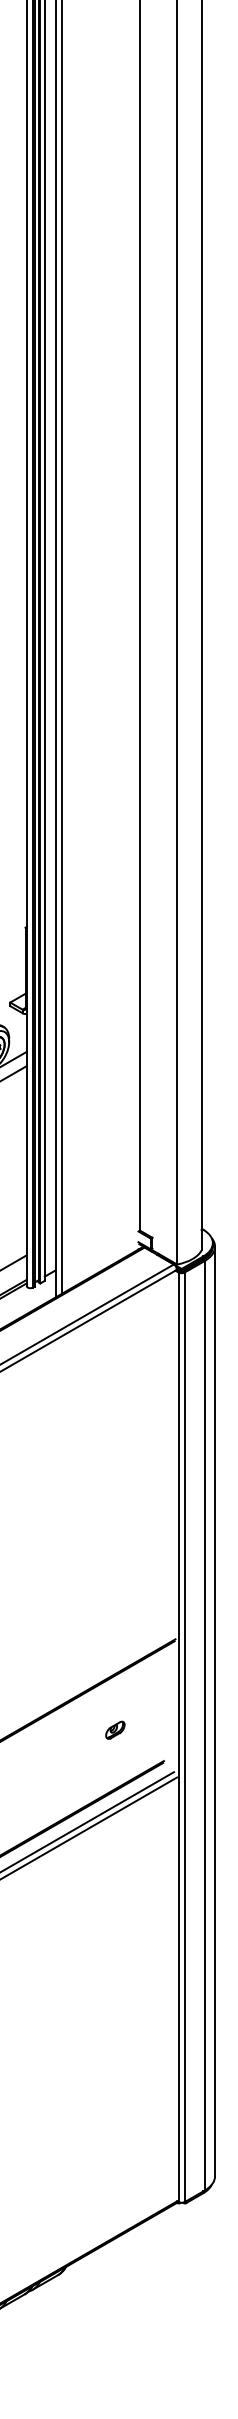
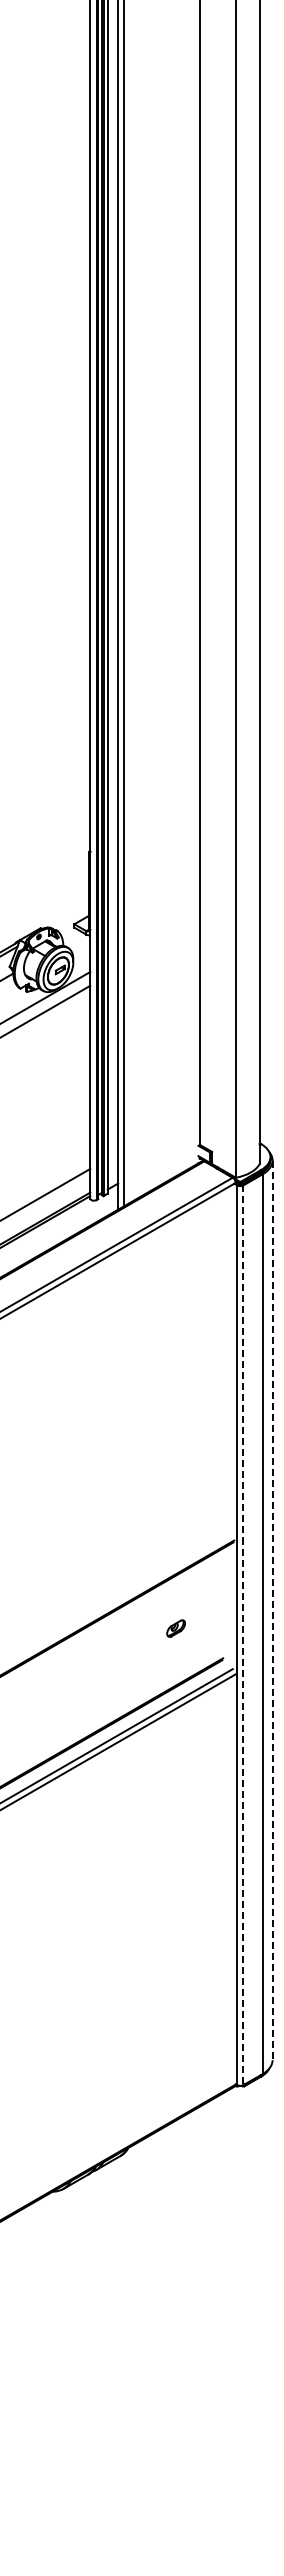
line: (214, 1711) -> (272, 1610), solid -> dashed
line: (184, 1737) -> (243, 1635), solid -> dashed

